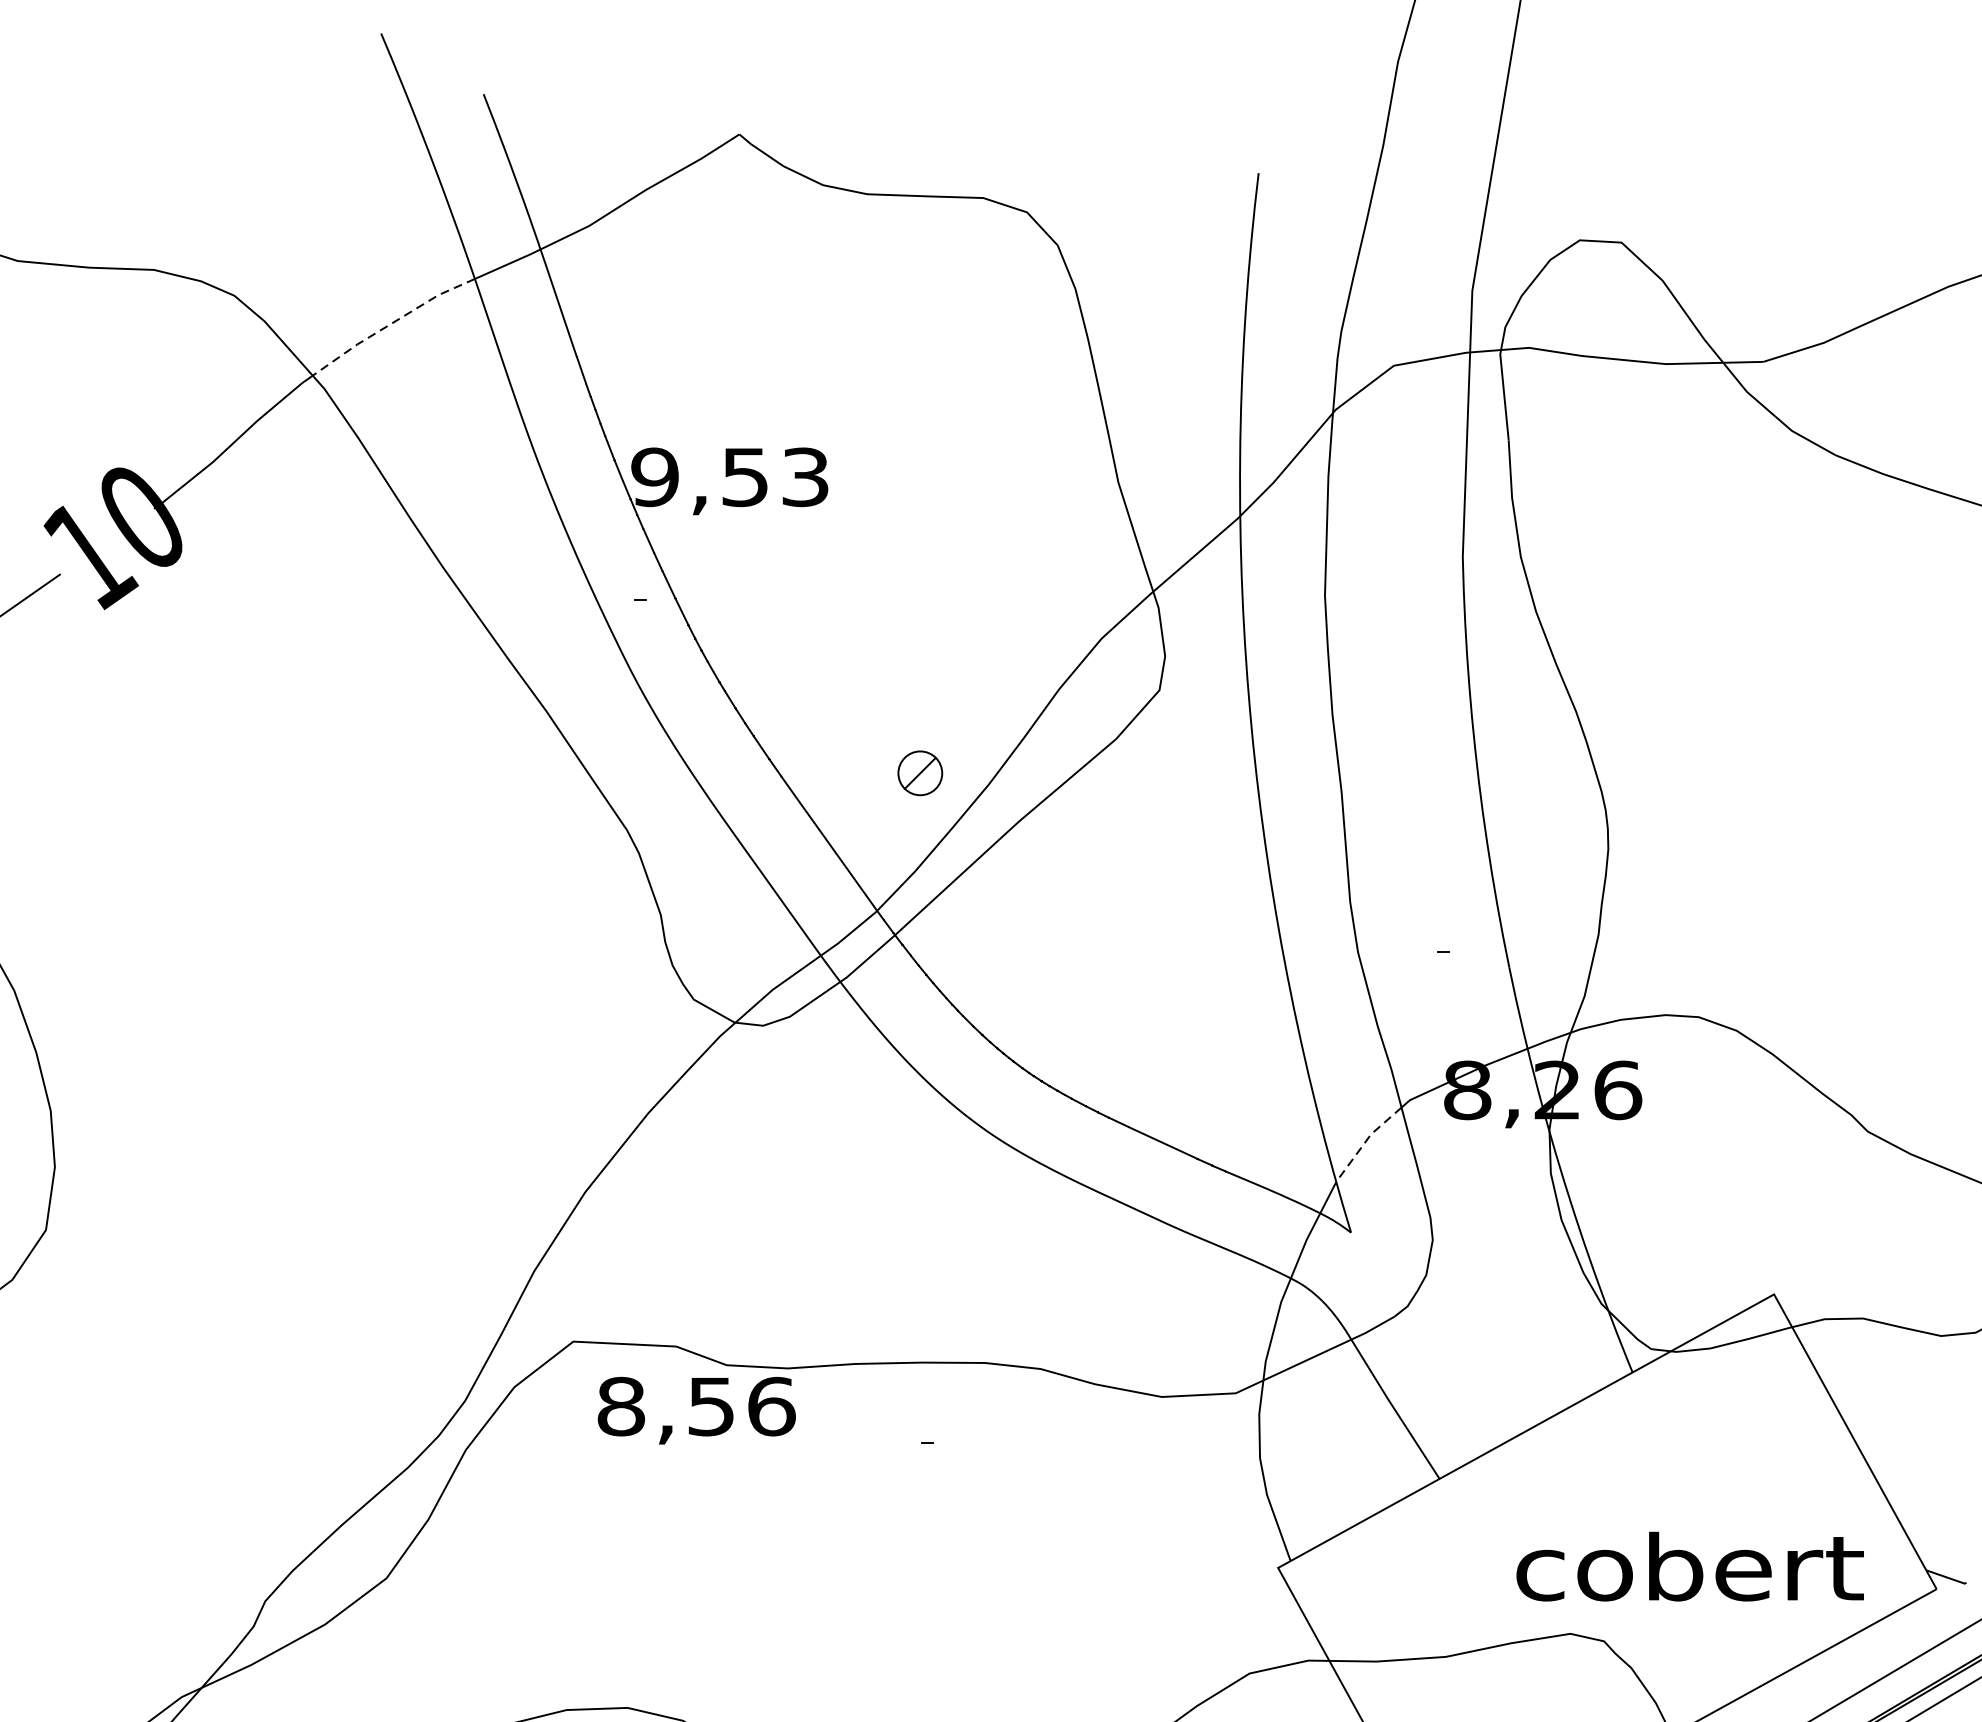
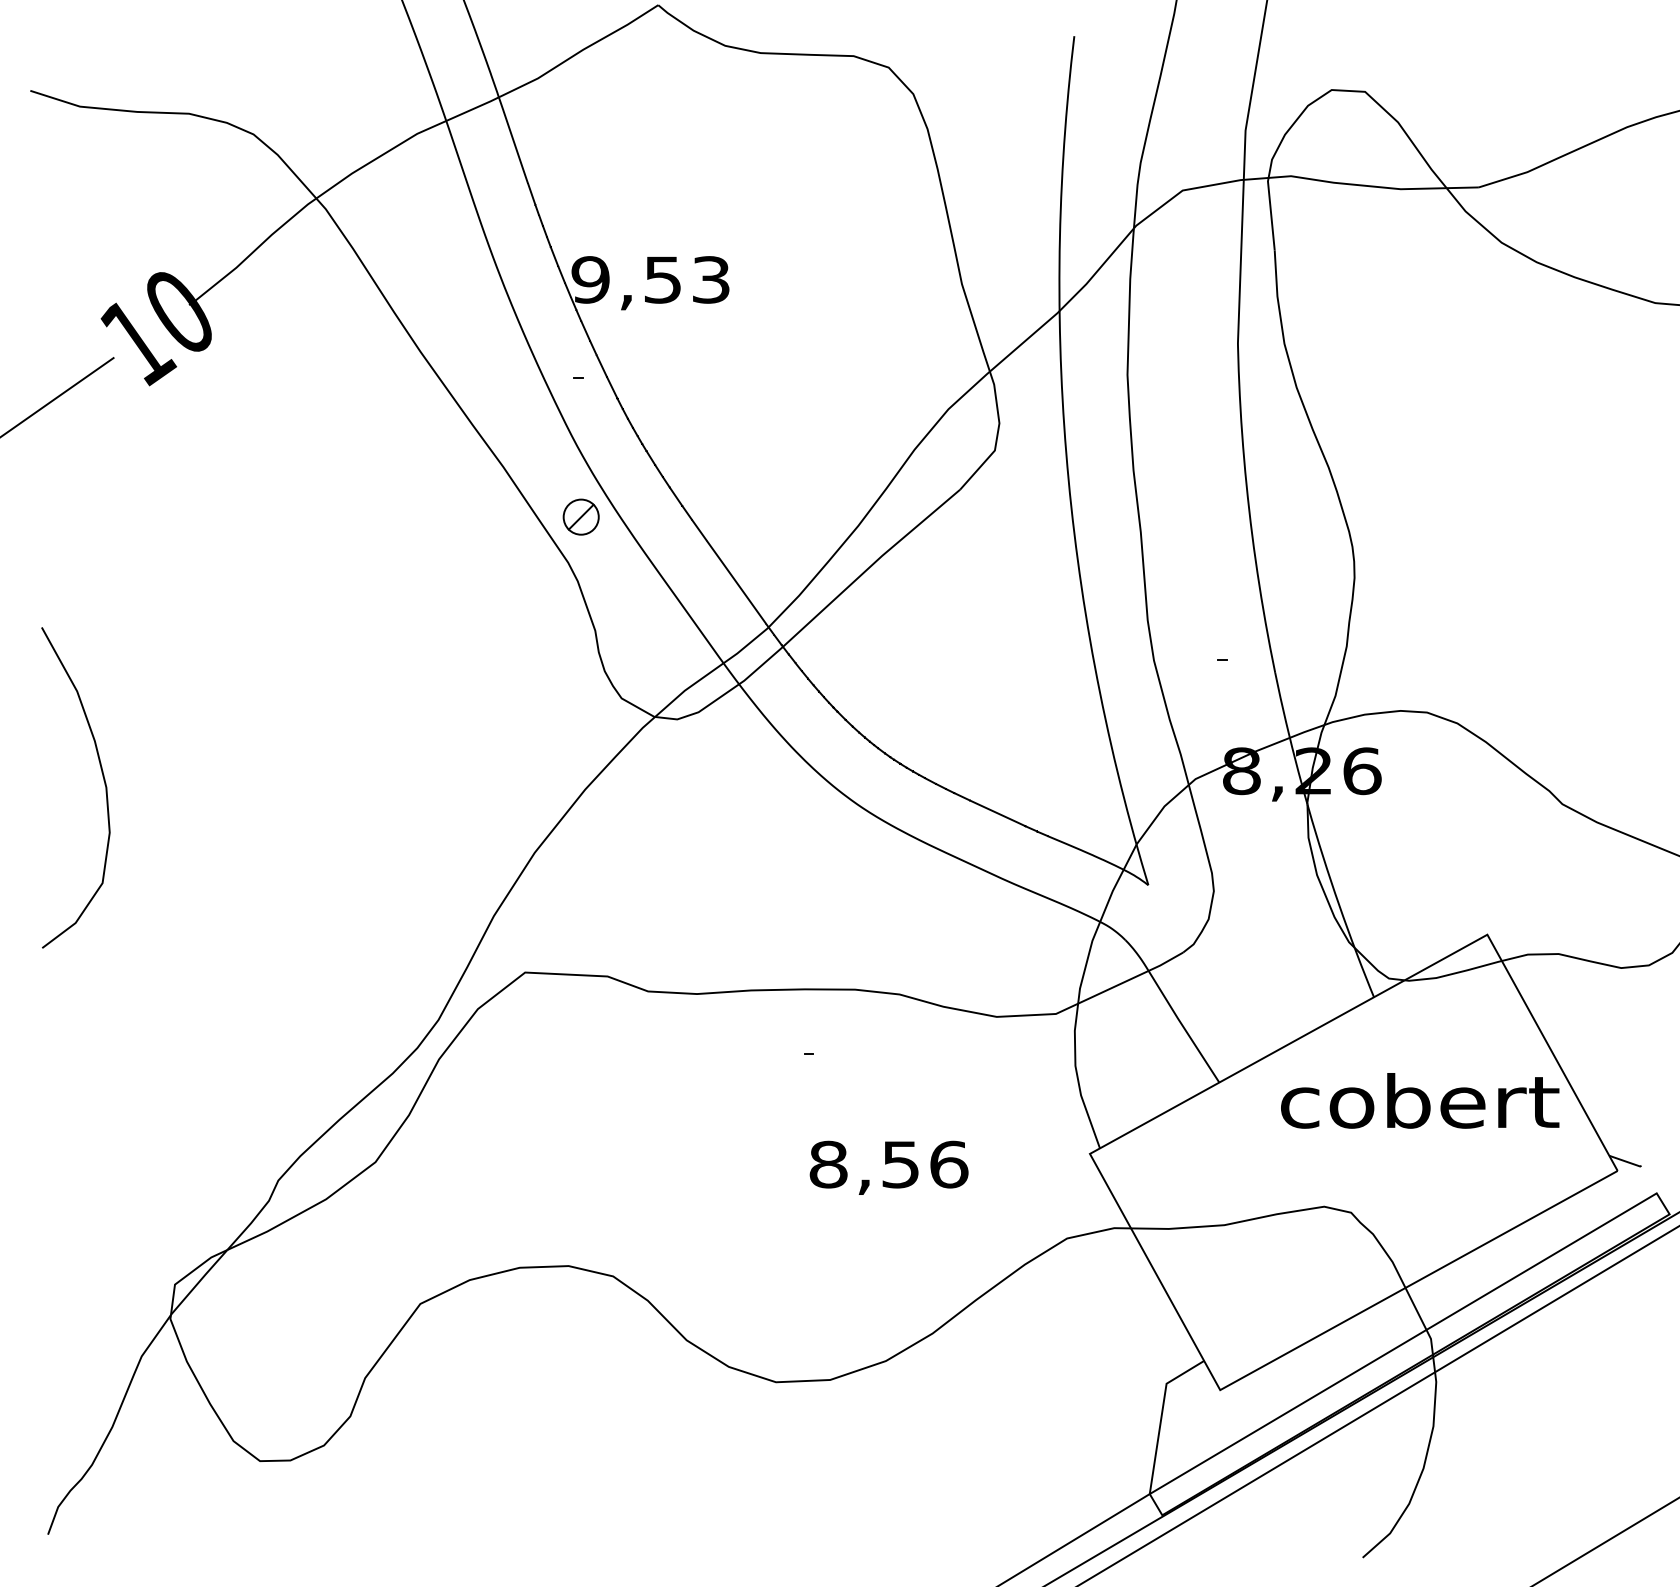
line: (391, 324) -> (379, 157), dashed -> solid
part: (919, 772) -> (580, 516), moved
line: (1364, 1141) -> (1159, 812), dashed -> solid
text: (696, 1410) -> (888, 1167), moved
text: (1690, 1566) -> (1420, 1100), moved

